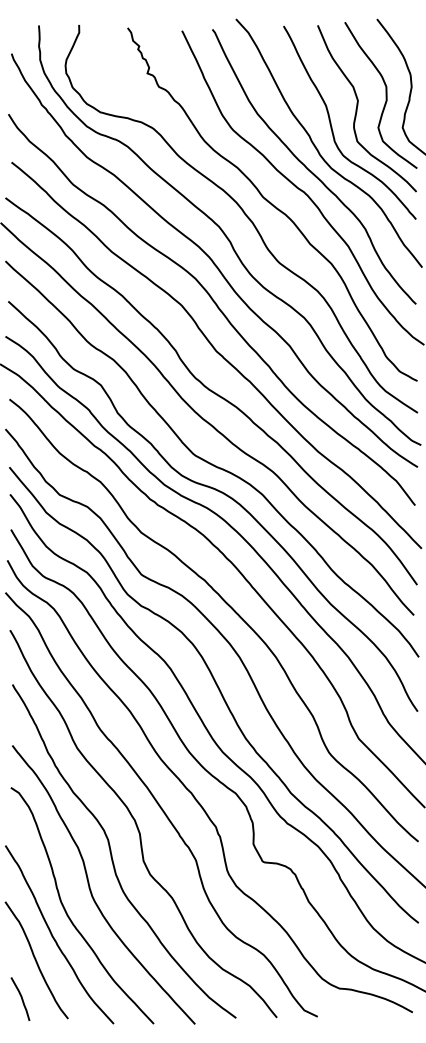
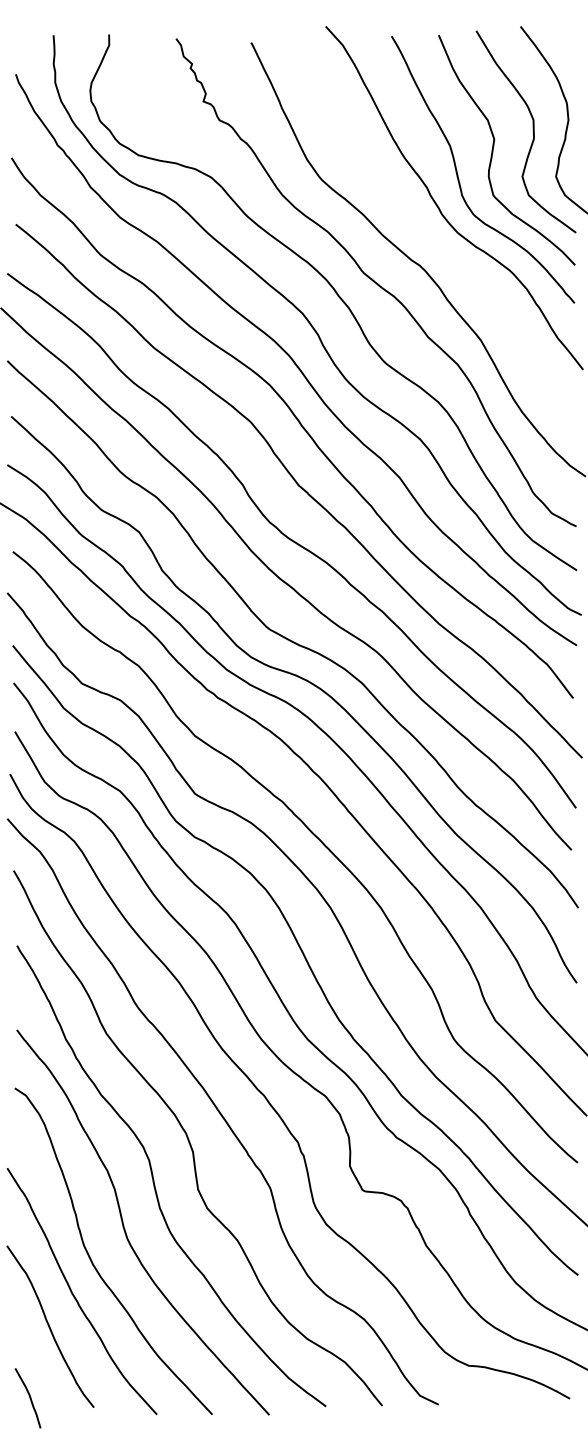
curve: (312, 171) -> (431, 237), removed
curve: (20, 997) -> (28, 1396), moved

